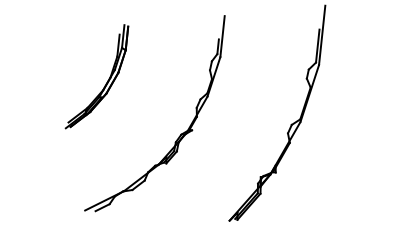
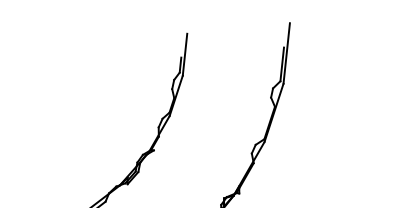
part: (105, 83) -> (65, 102), removed

